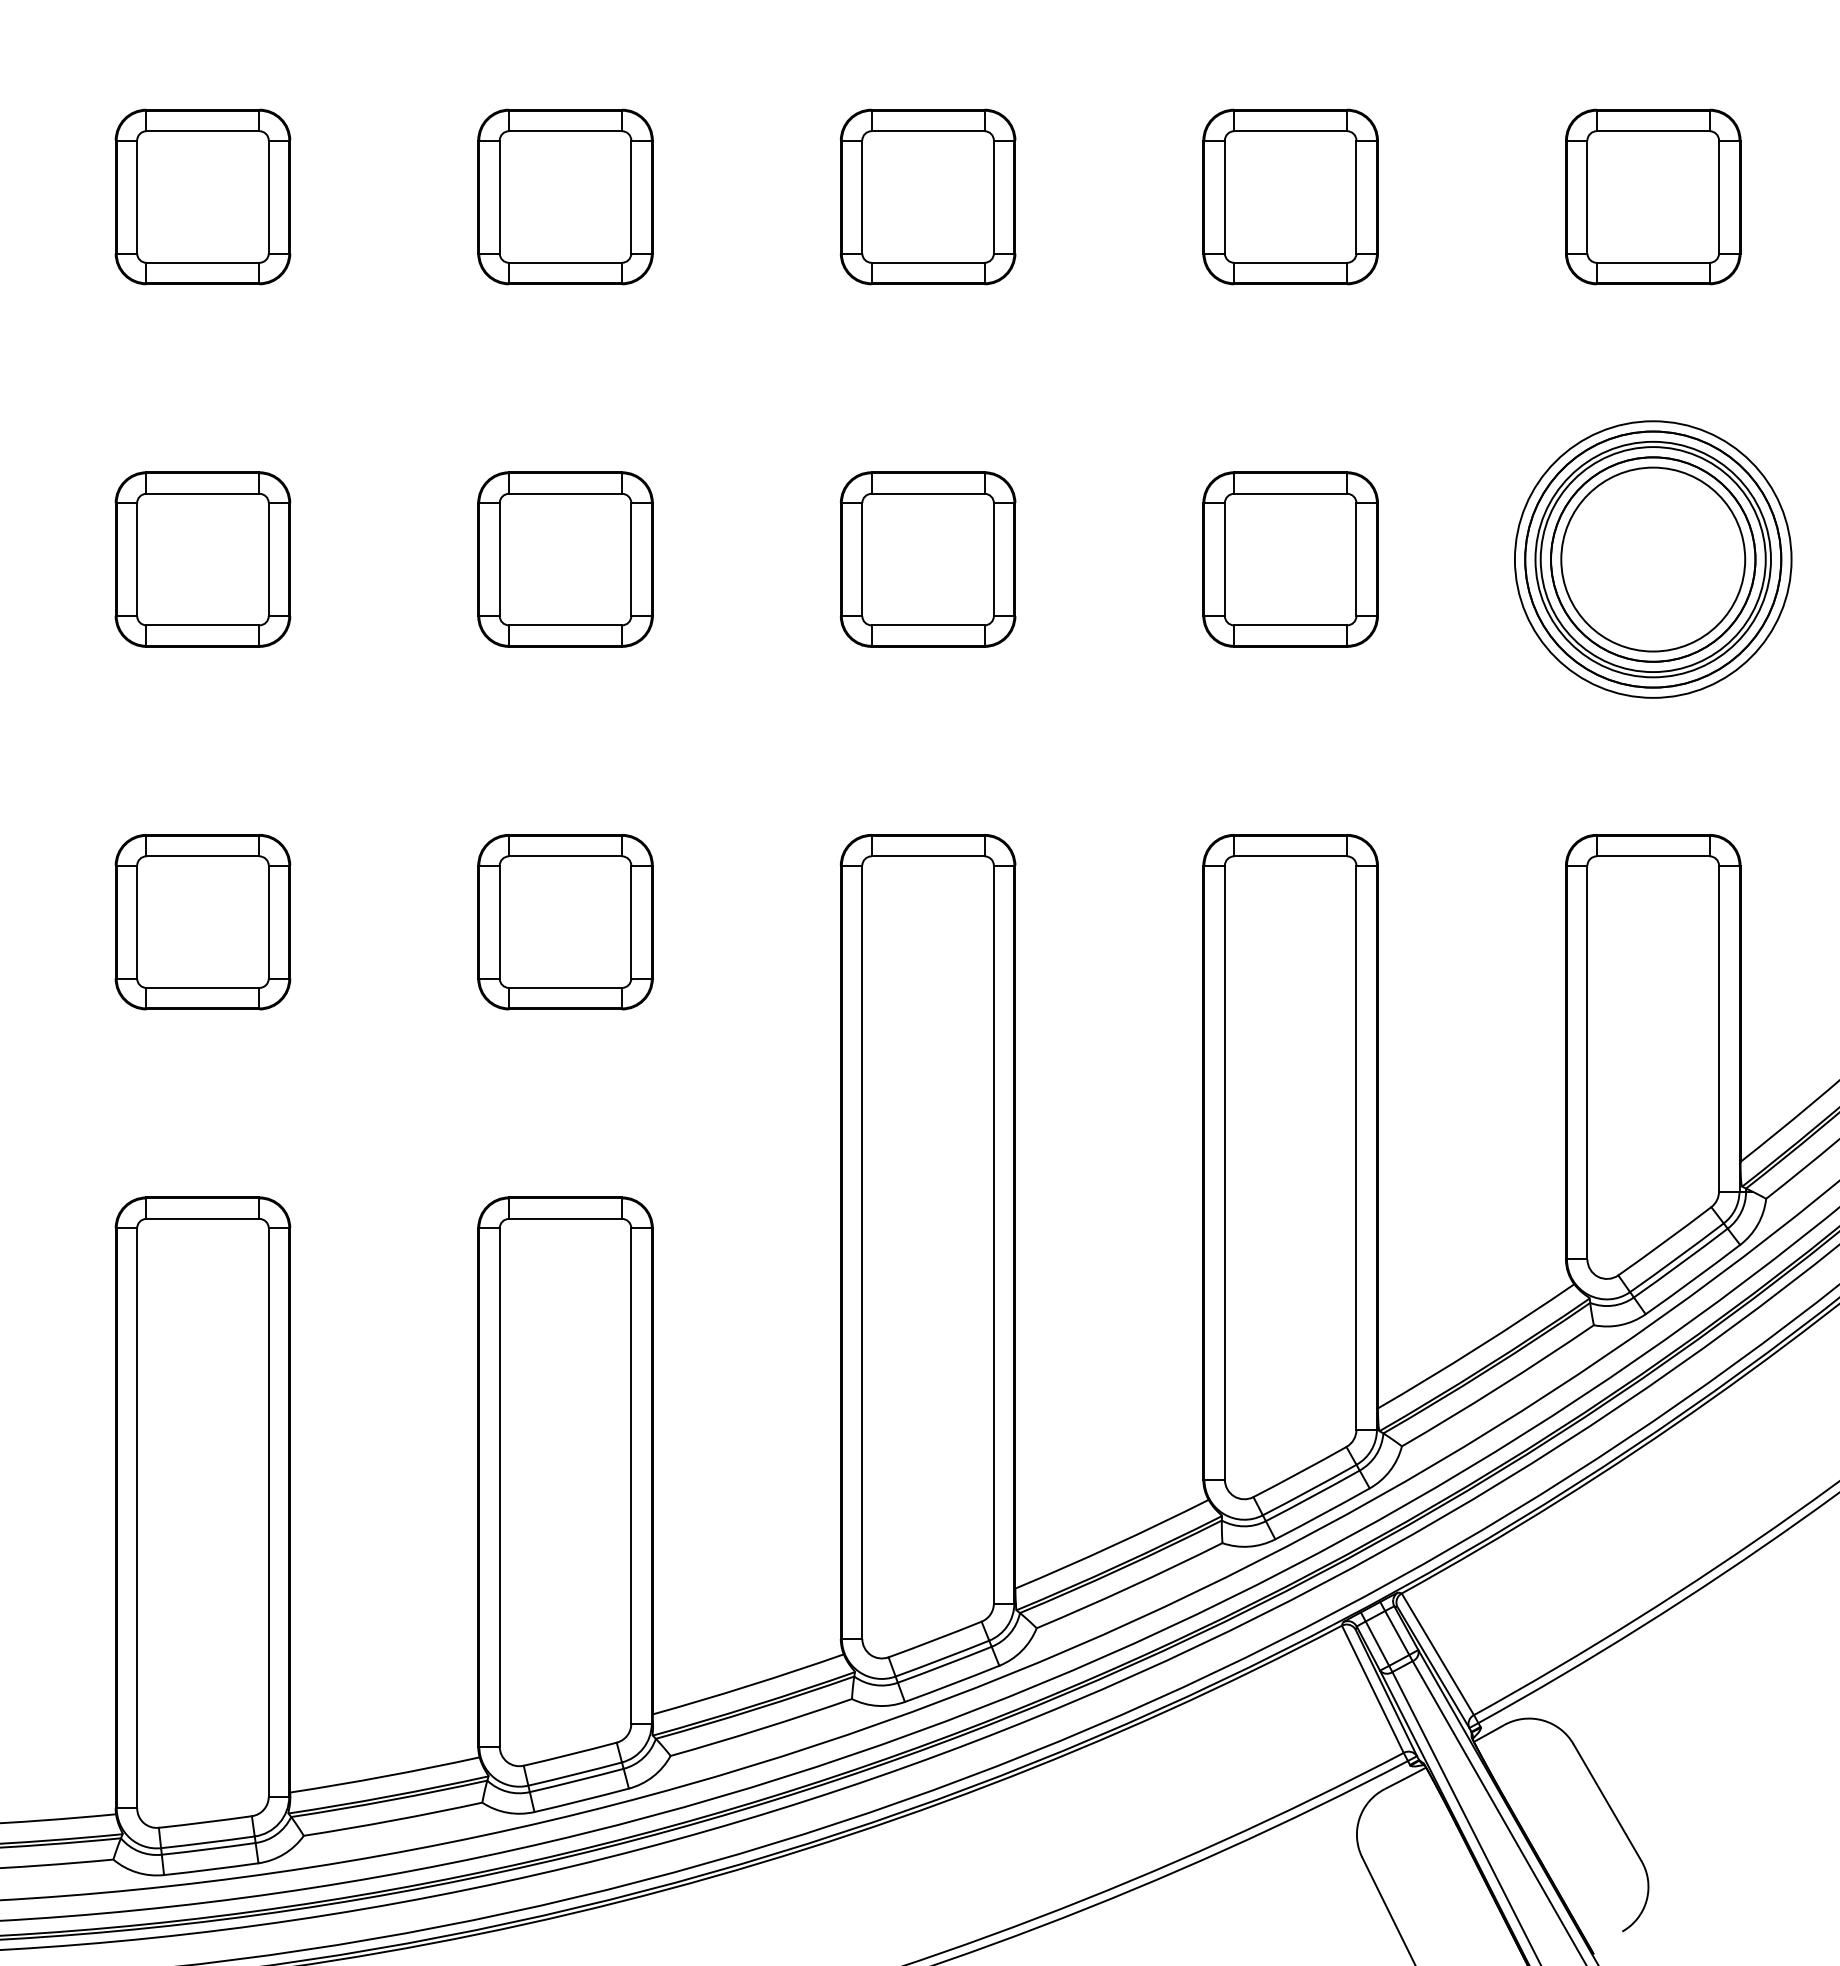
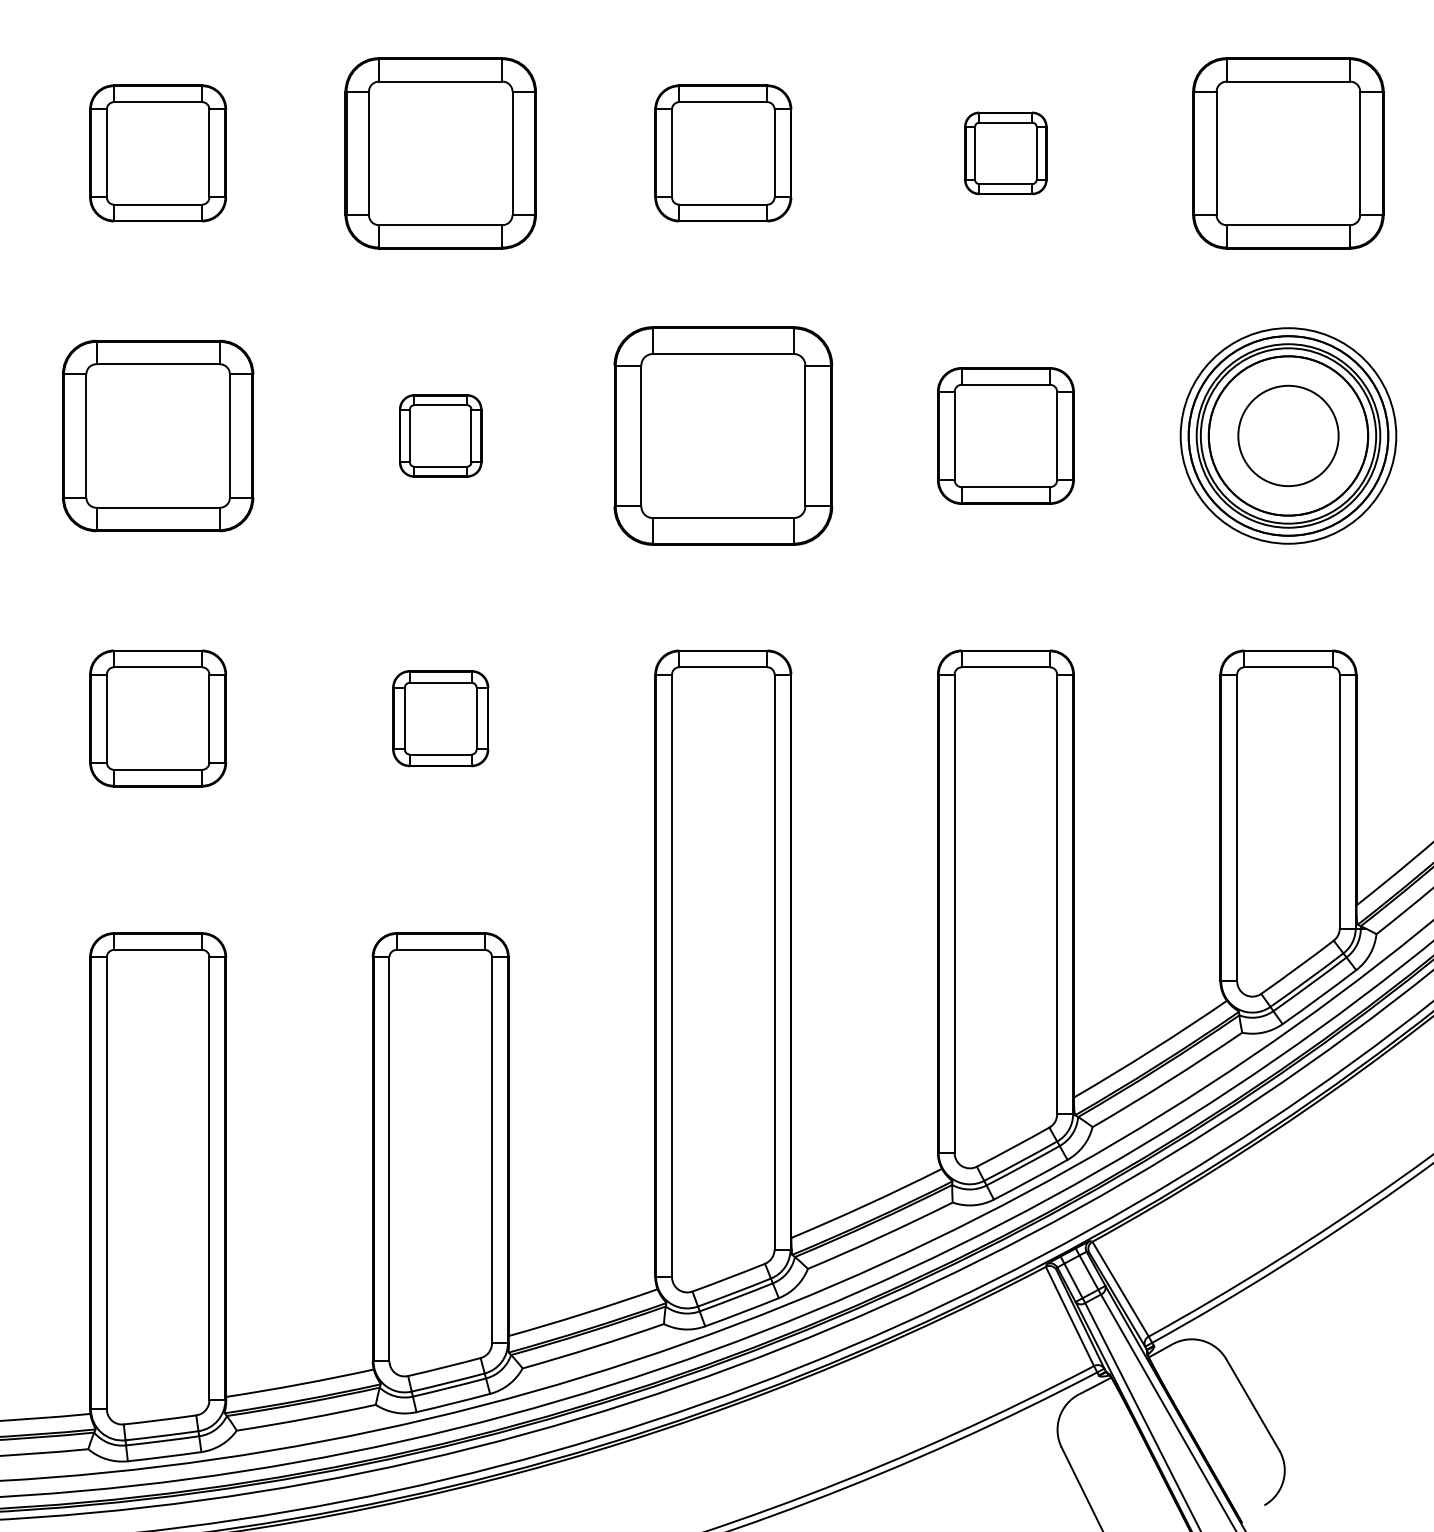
part: (565, 196) -> (440, 153), size x1.4
part: (1290, 196) -> (1005, 153), size x0.6
part: (1653, 196) -> (1288, 153), size x1.4
part: (202, 559) -> (157, 435), size x1.4
part: (565, 559) -> (440, 435), size x0.6
part: (927, 559) -> (722, 435), size x1.6
circle: (1653, 559) -> (1288, 435), size x0.7
part: (565, 922) -> (440, 718), size x0.7

